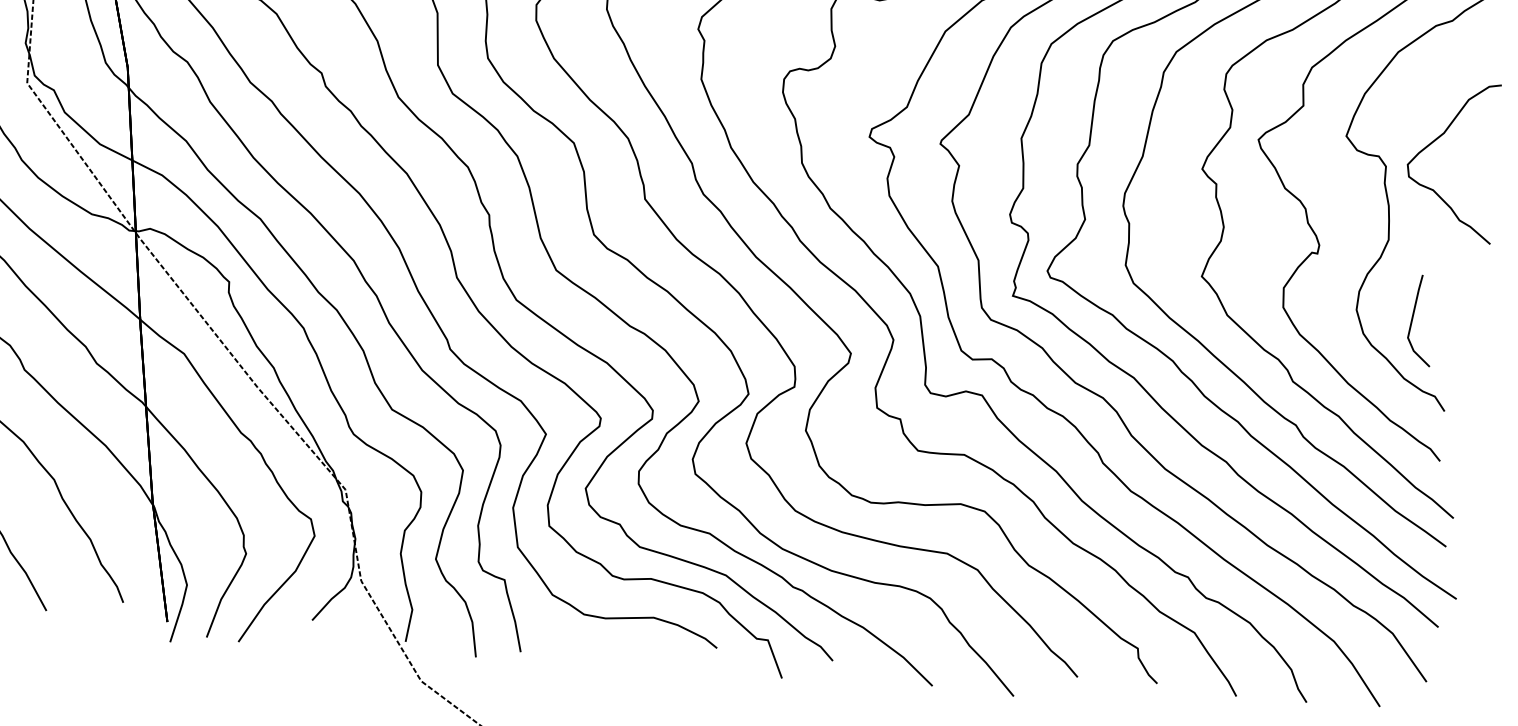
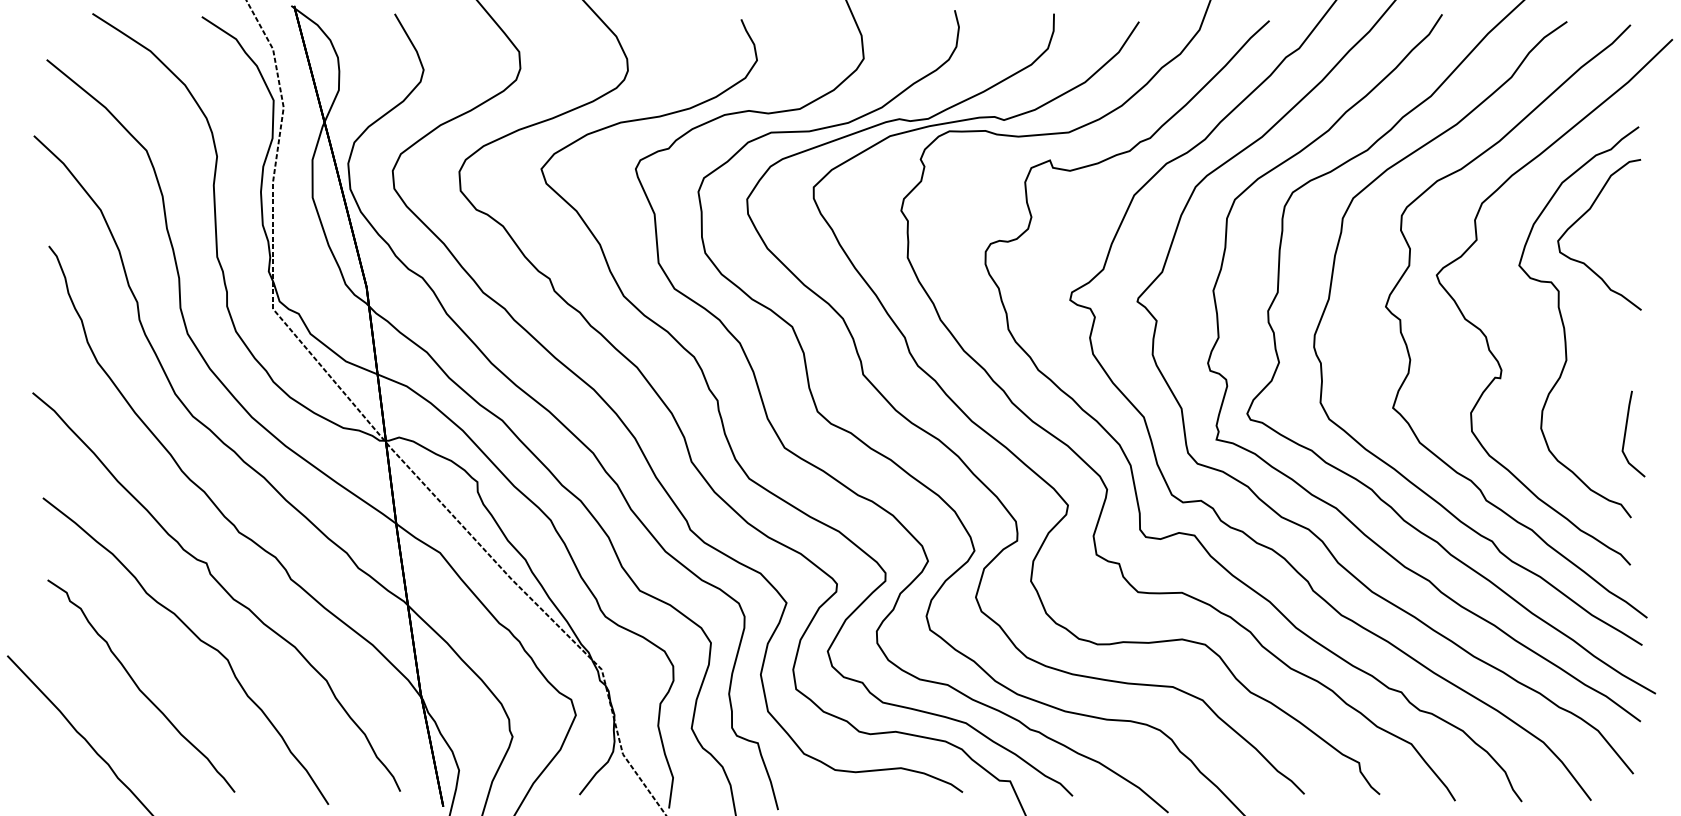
curve: (1435, 141) -> (1582, 217), moved
line: (1413, 319) -> (1626, 433), moved

